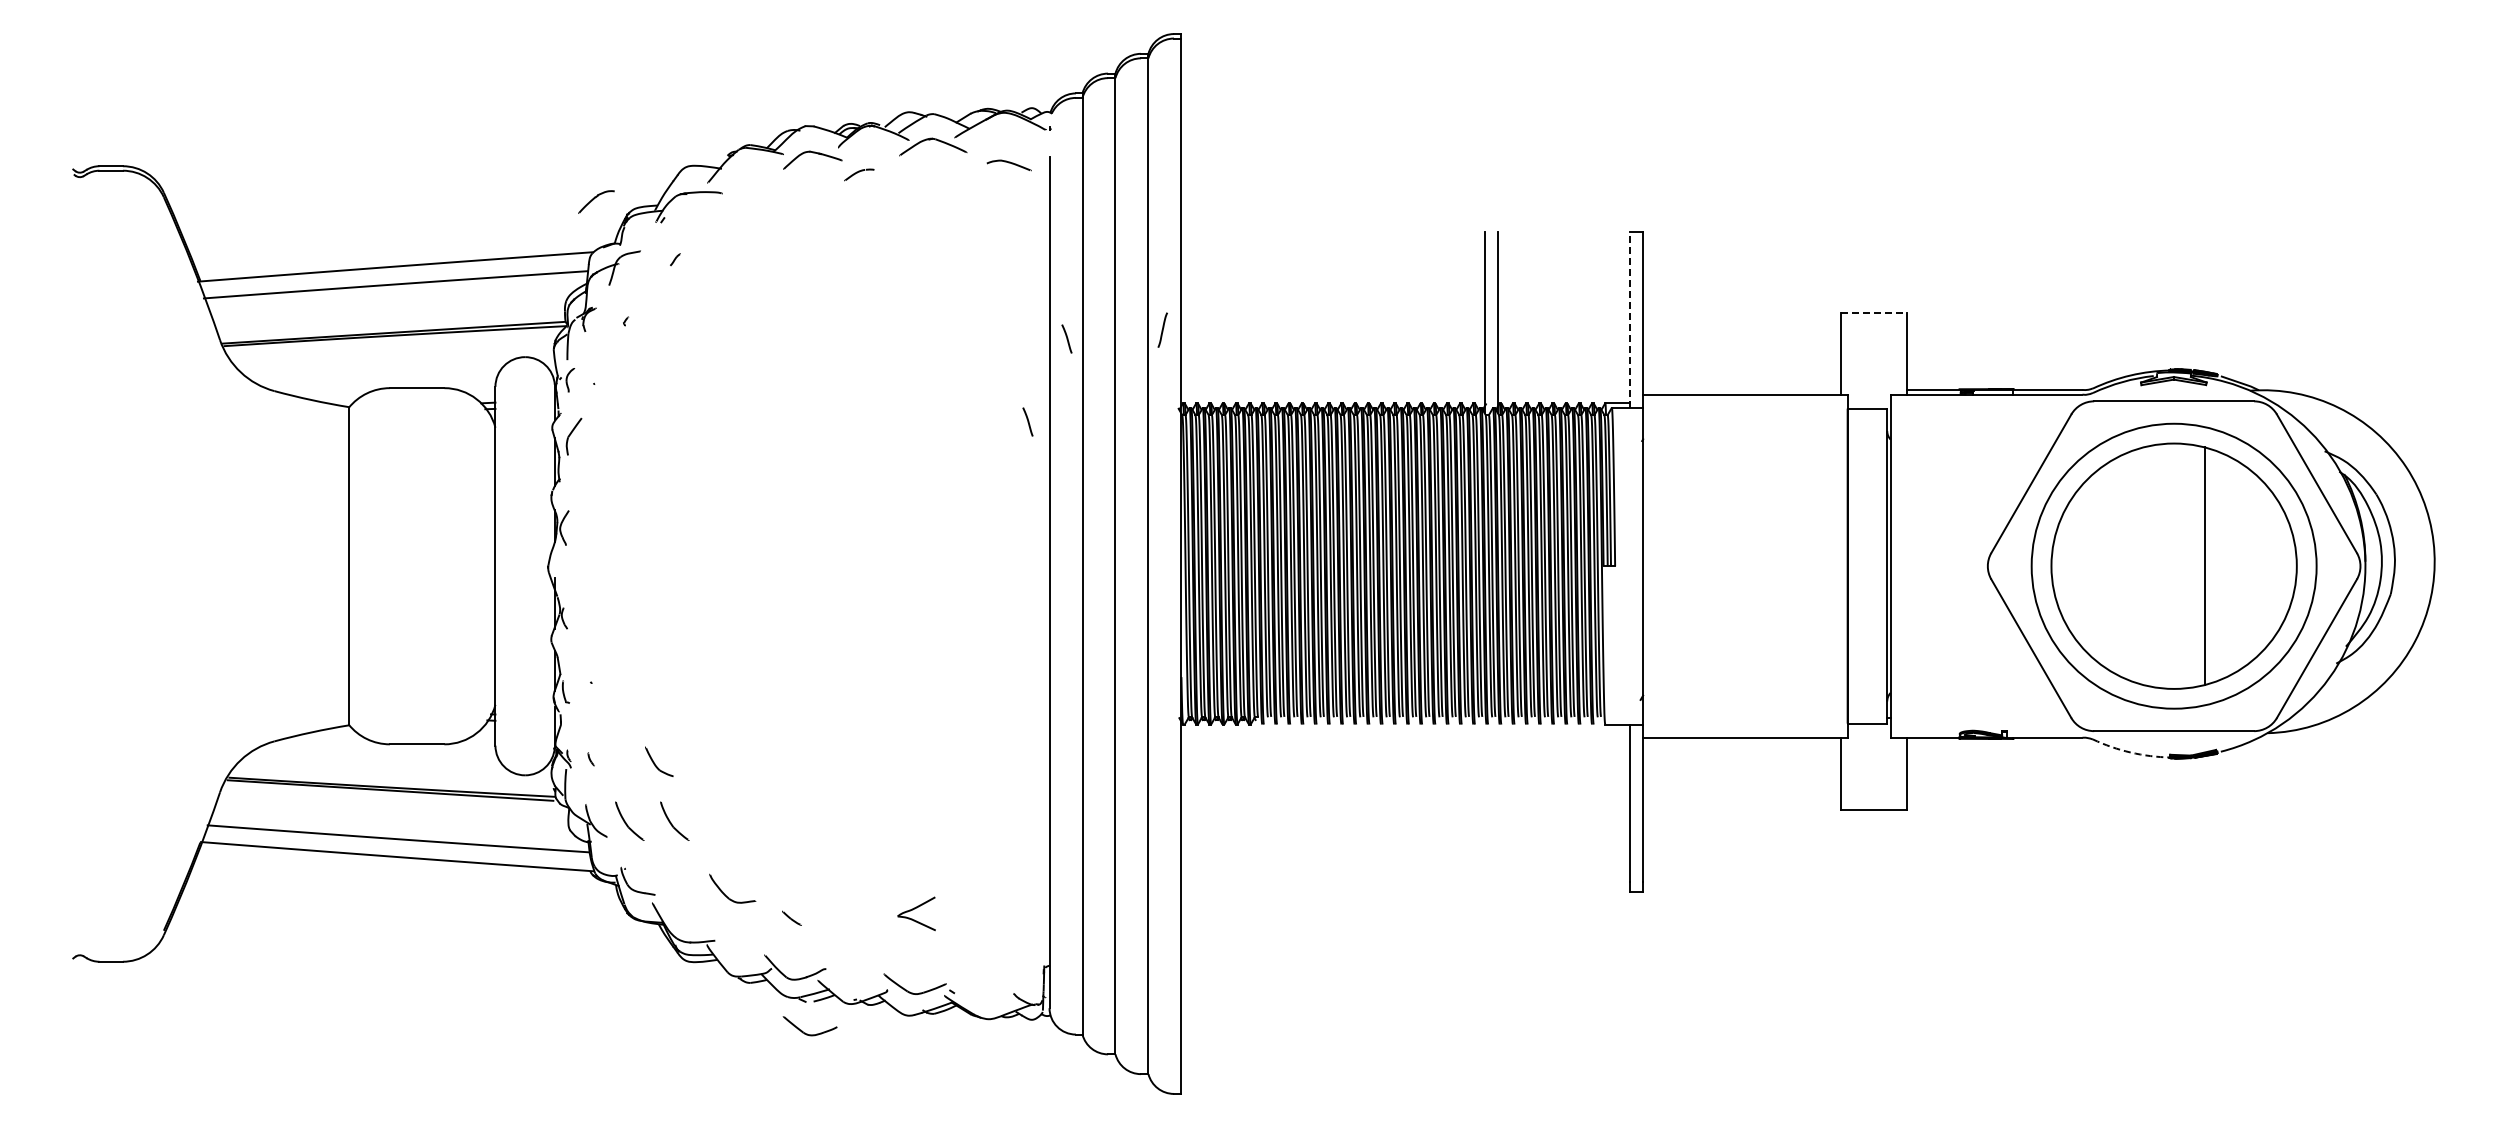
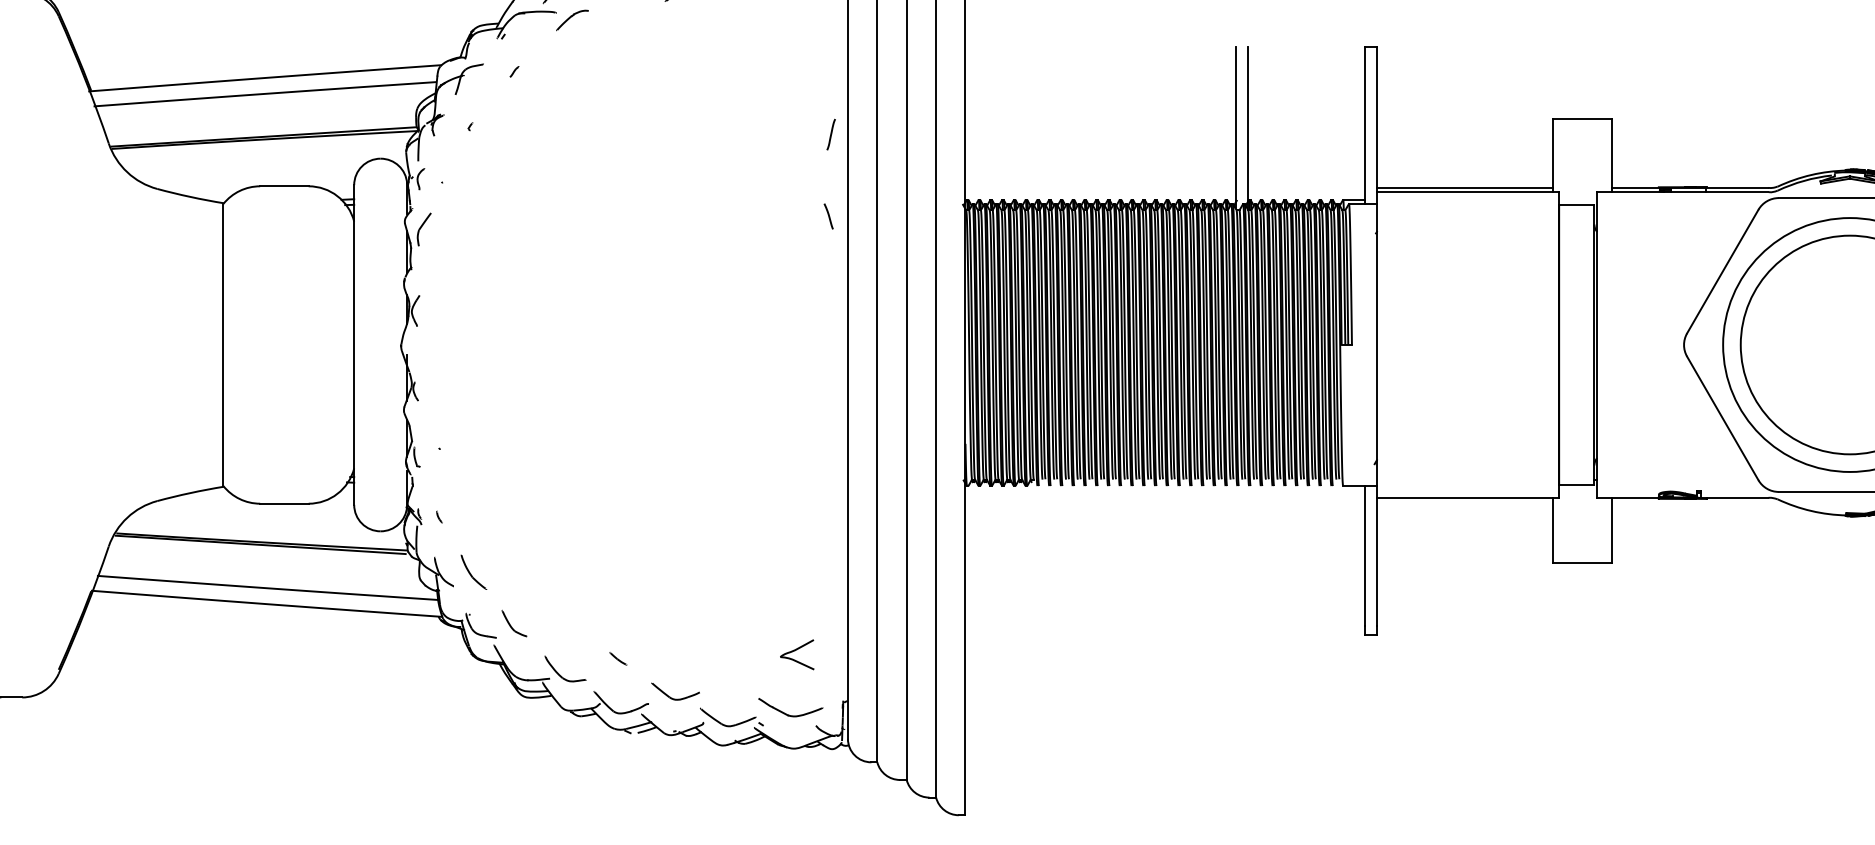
part: (596, 201) -> (572, 19), moved
line: (1874, 313) -> (1583, 119), dashed -> solid
line: (1629, 319) -> (1364, 125), dashed -> solid
line: (1162, 329) -> (830, 134), moved
line: (1066, 338) -> (863, 142), removed
line: (1742, 390) -> (1465, 188), added
arc: (2130, 752) -> (1811, 510), dashed -> solid
part: (659, 761) -> (514, 623), moved
part: (674, 820) -> (513, 571), removed
part: (725, 894) -> (559, 674), moved
part: (916, 913) -> (797, 654), moved
part: (980, 979) -> (786, 713), added
part: (805, 1032) -> (671, 697), moved

